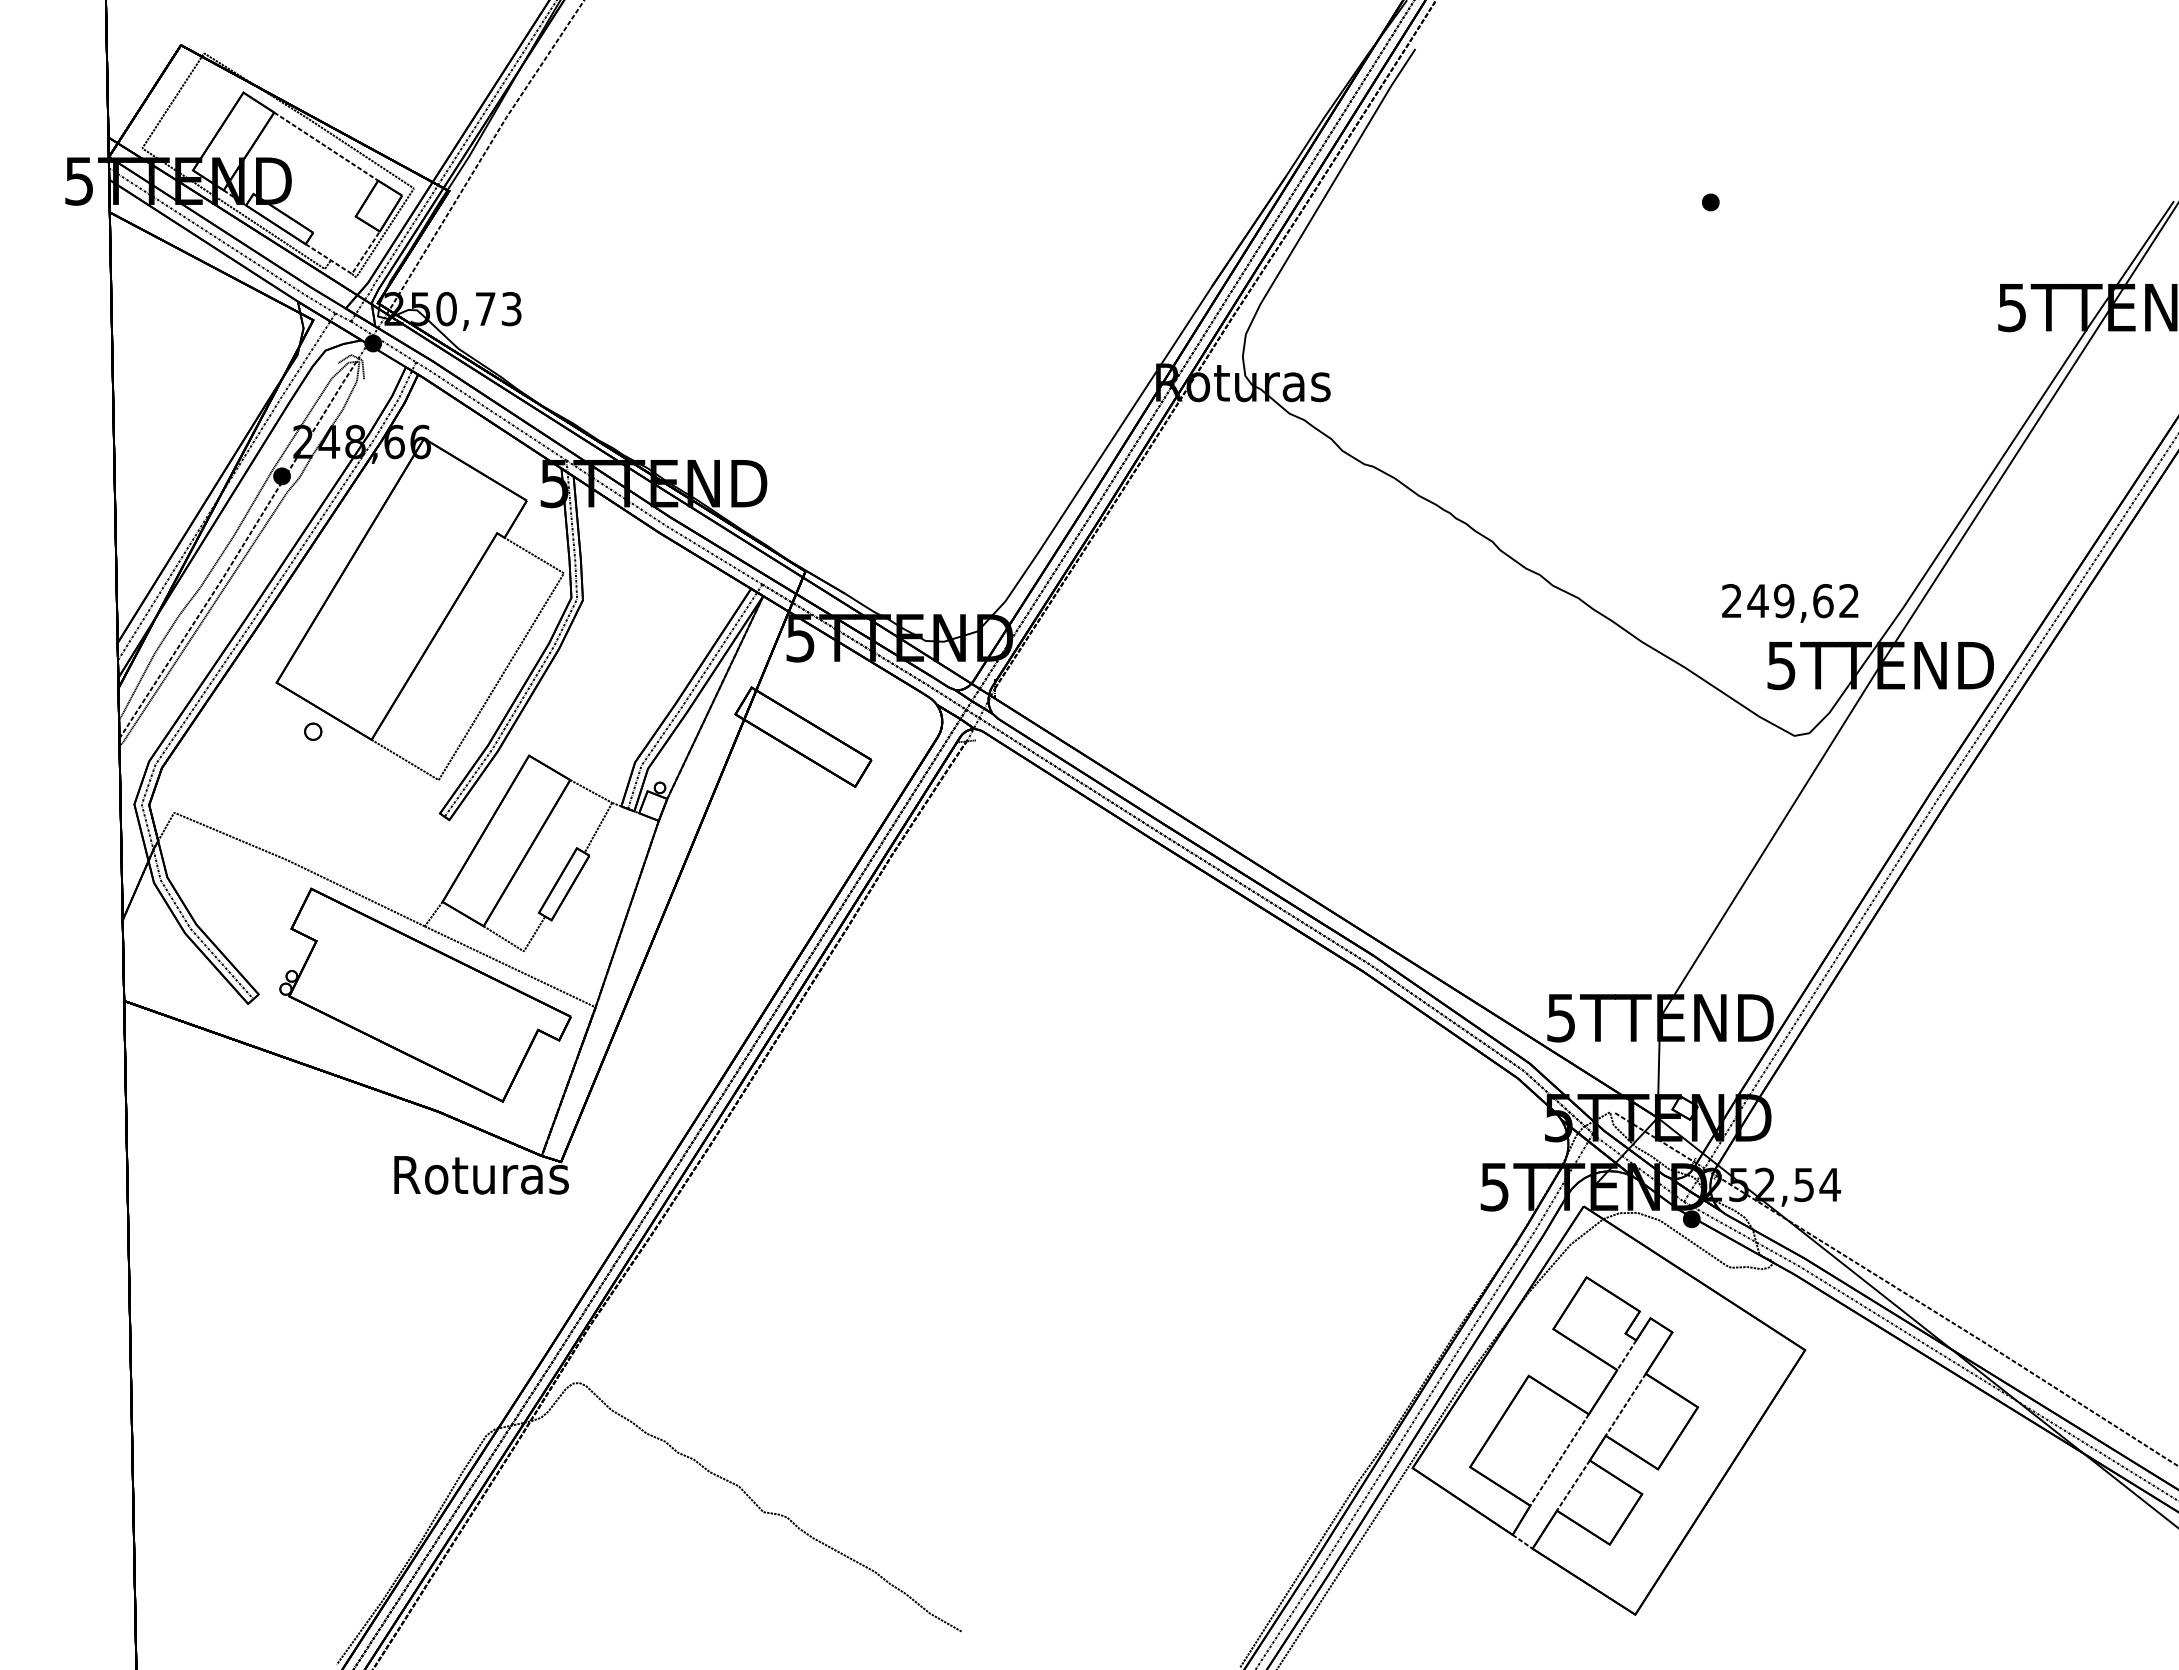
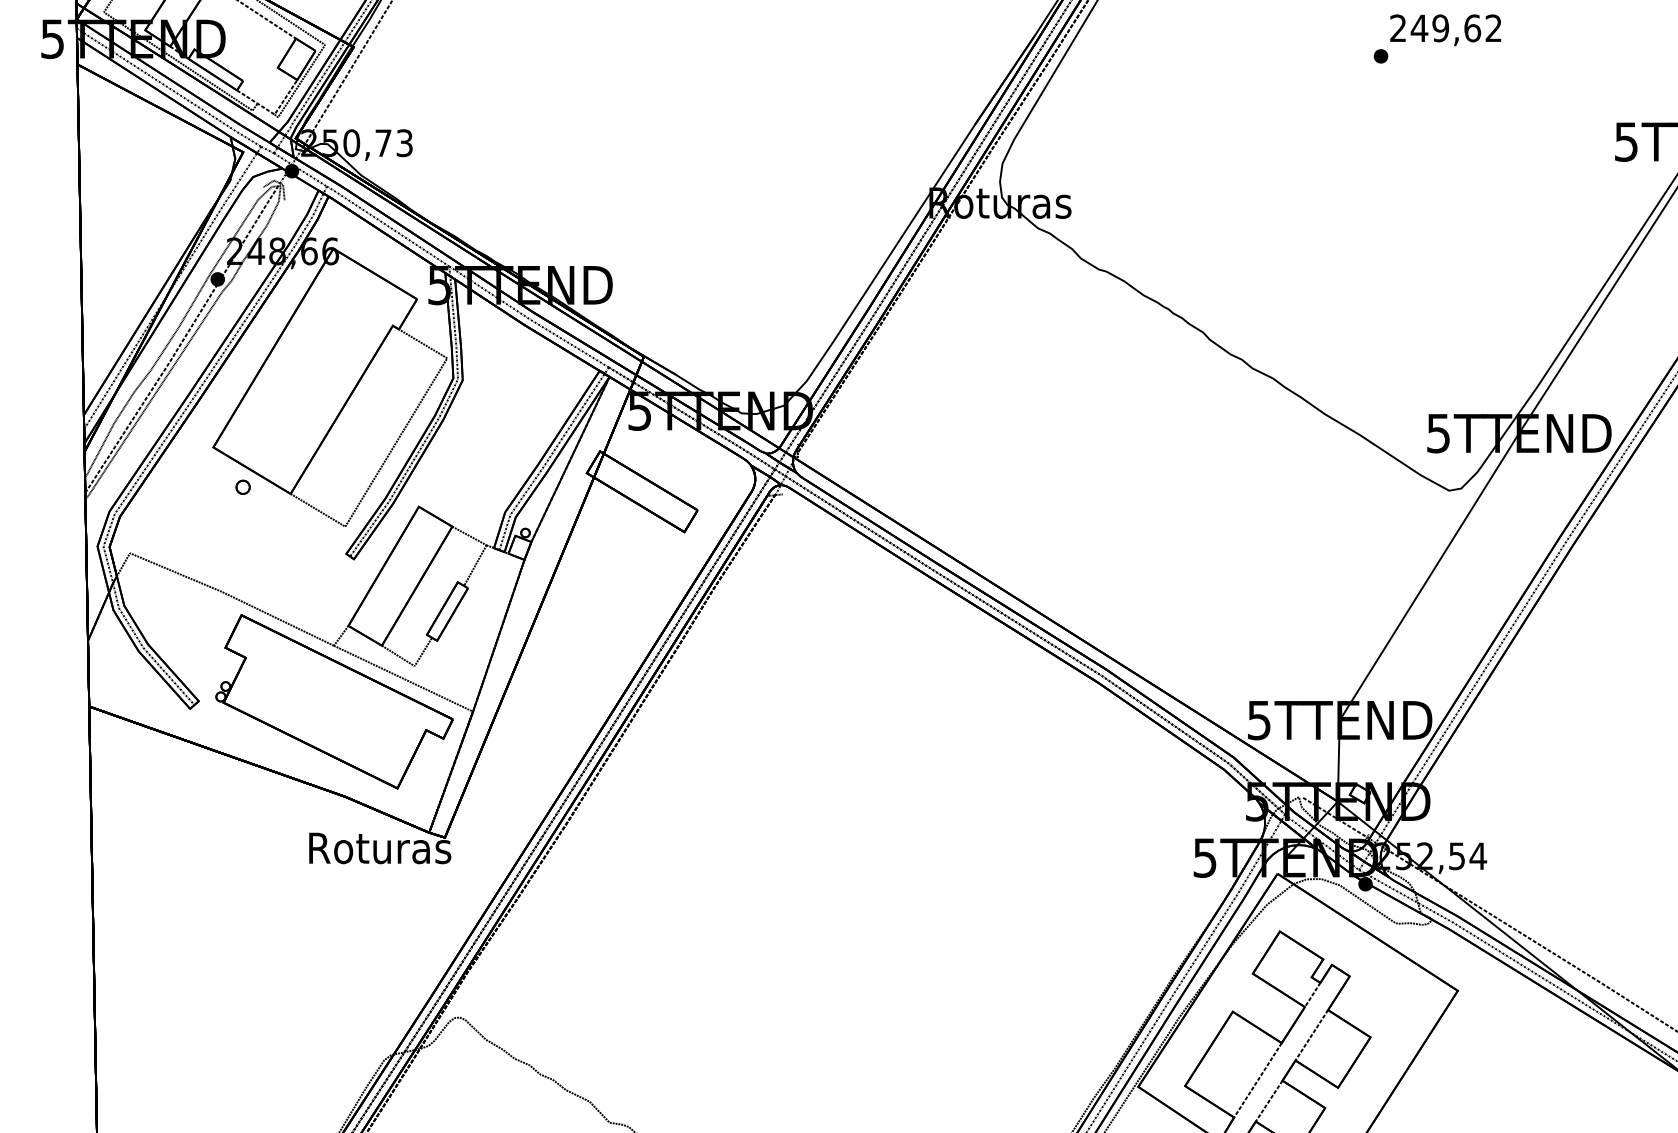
text: (1790, 603) -> (1445, 30), moved

